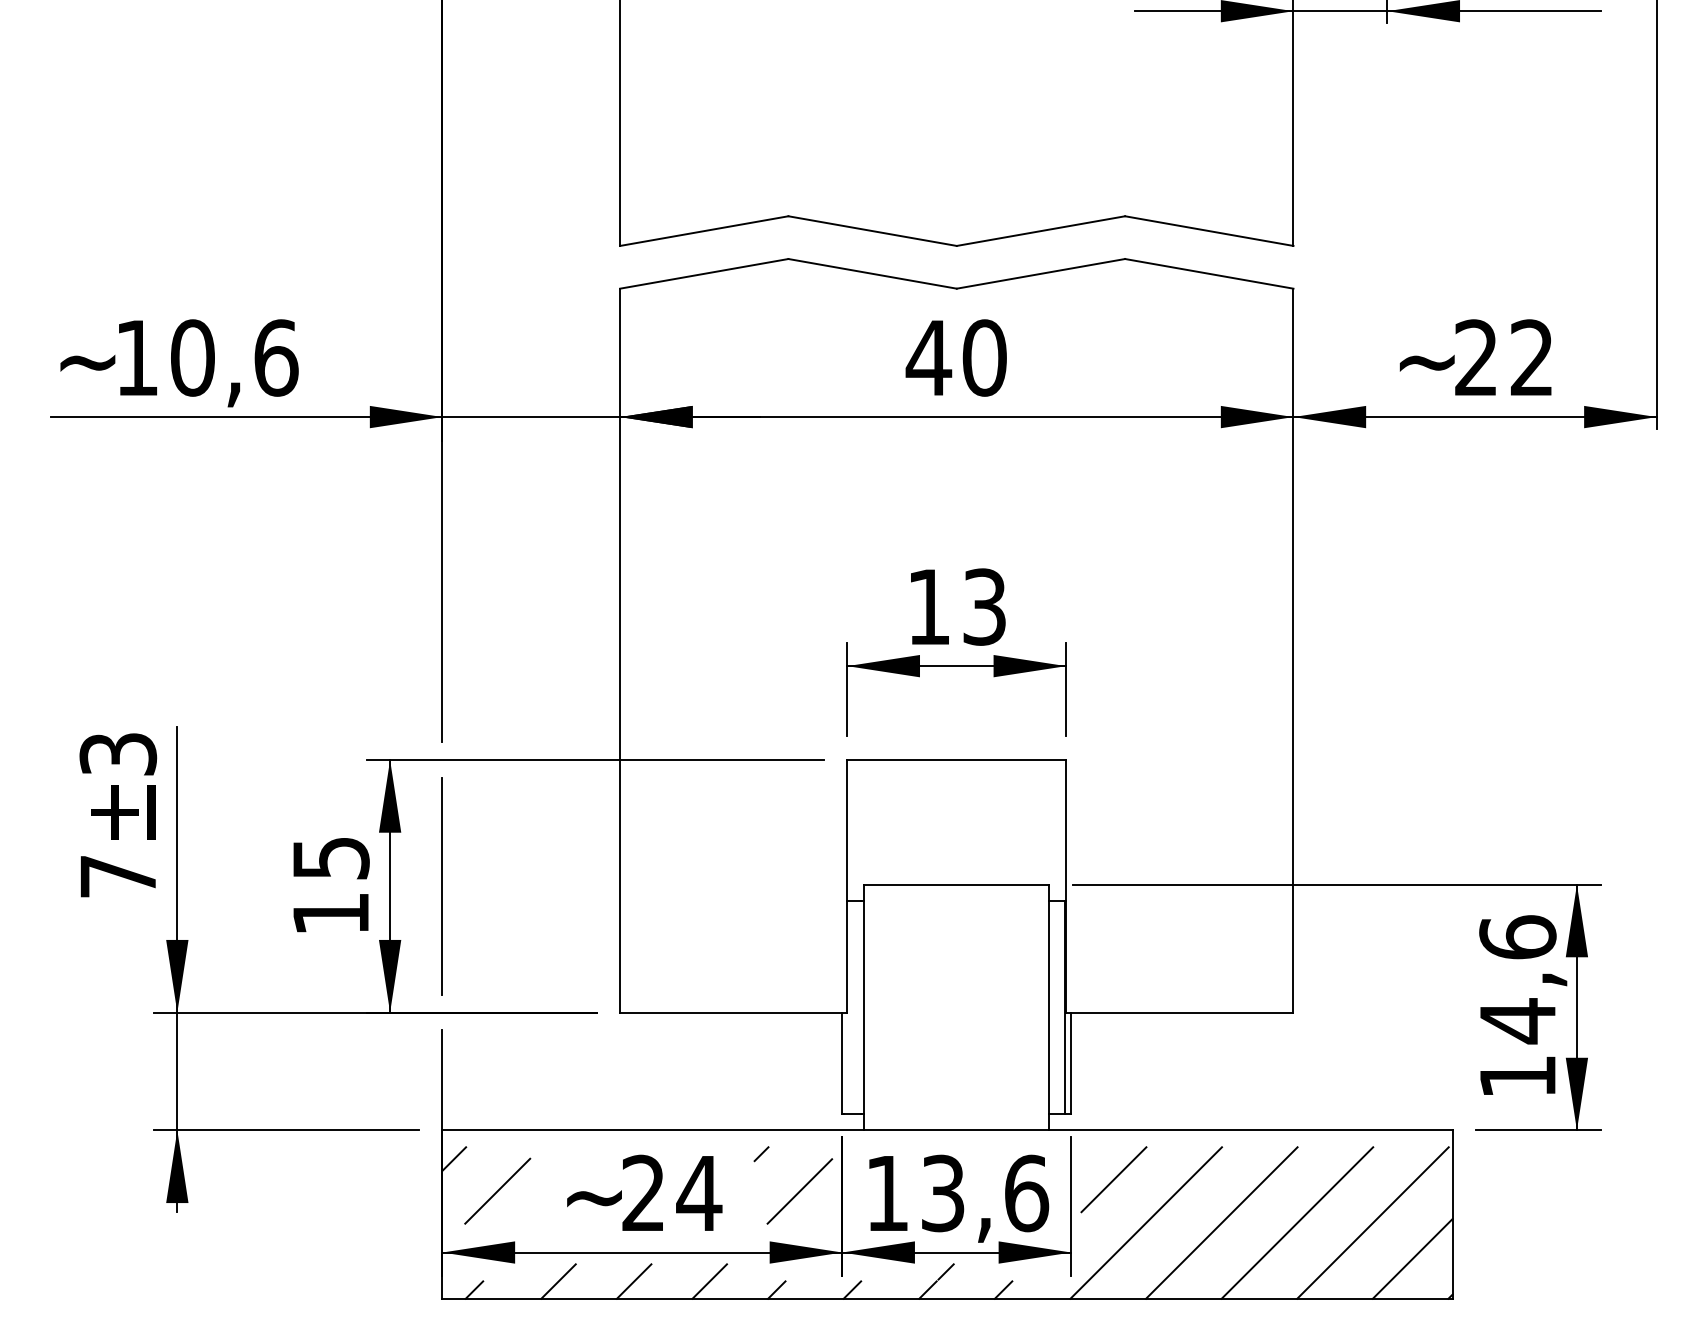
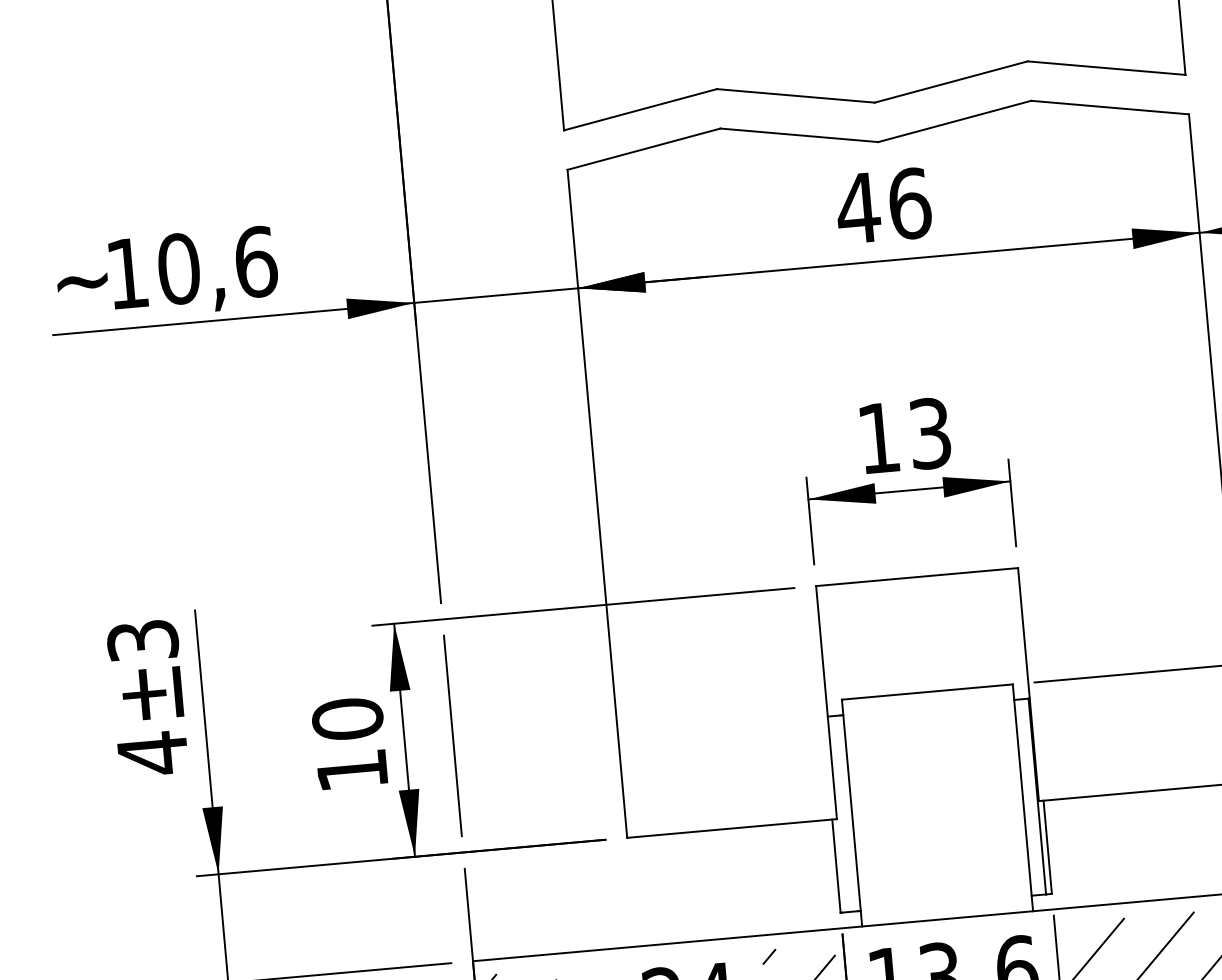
text: (984, 357) -> (909, 203), 40 -> 46
text: (330, 858) -> (347, 719), 15 -> 10
text: (117, 876) -> (152, 753), 7 -> 4

